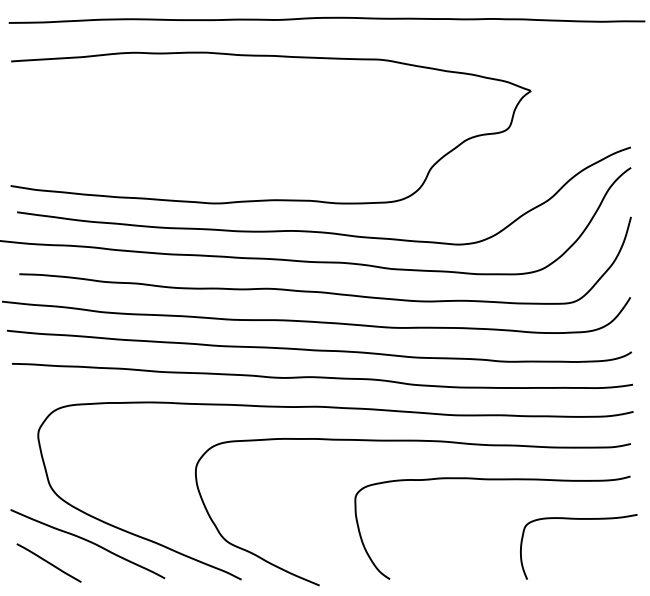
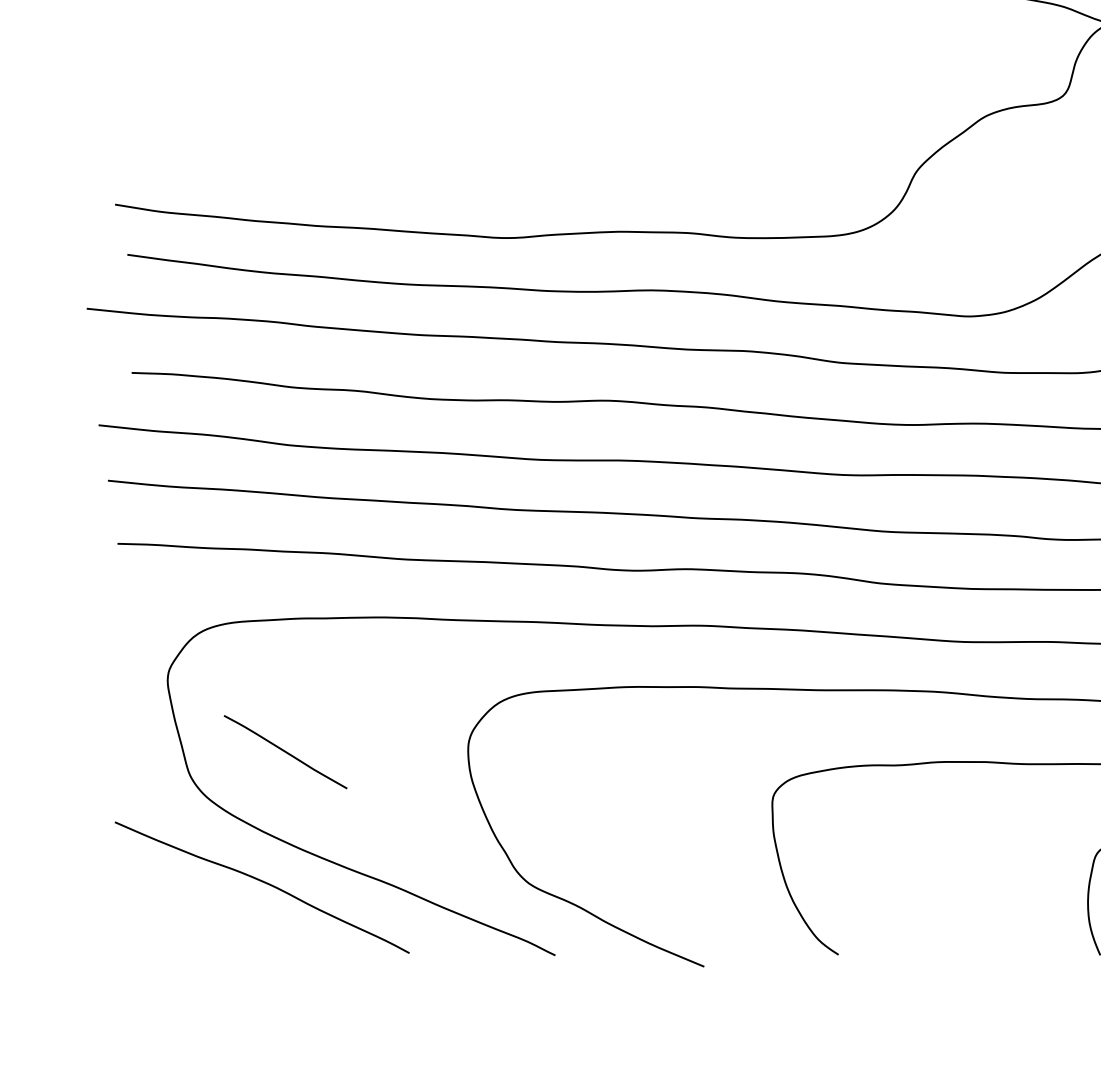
line: (48, 562) -> (284, 751), moved

